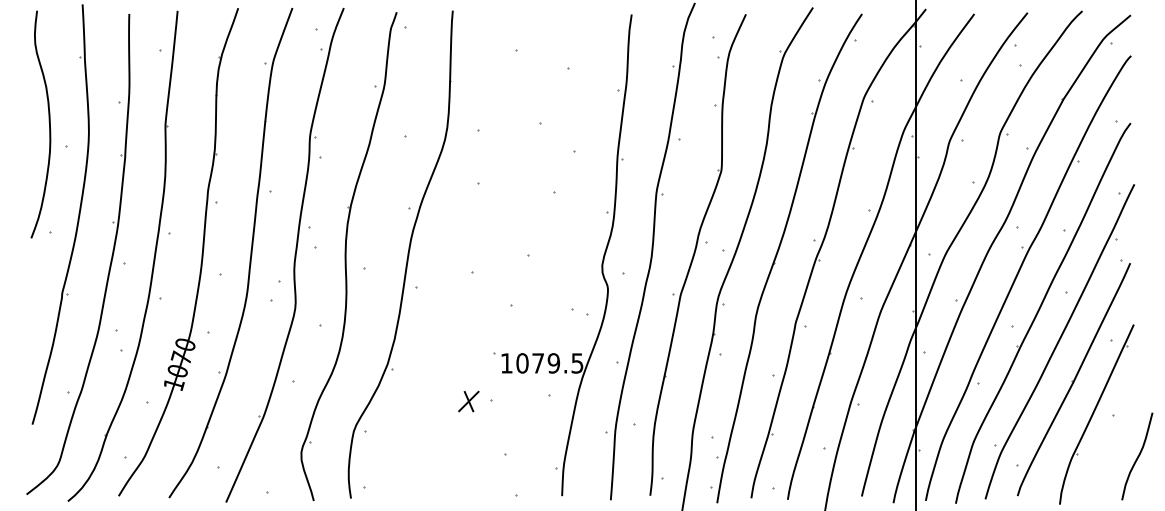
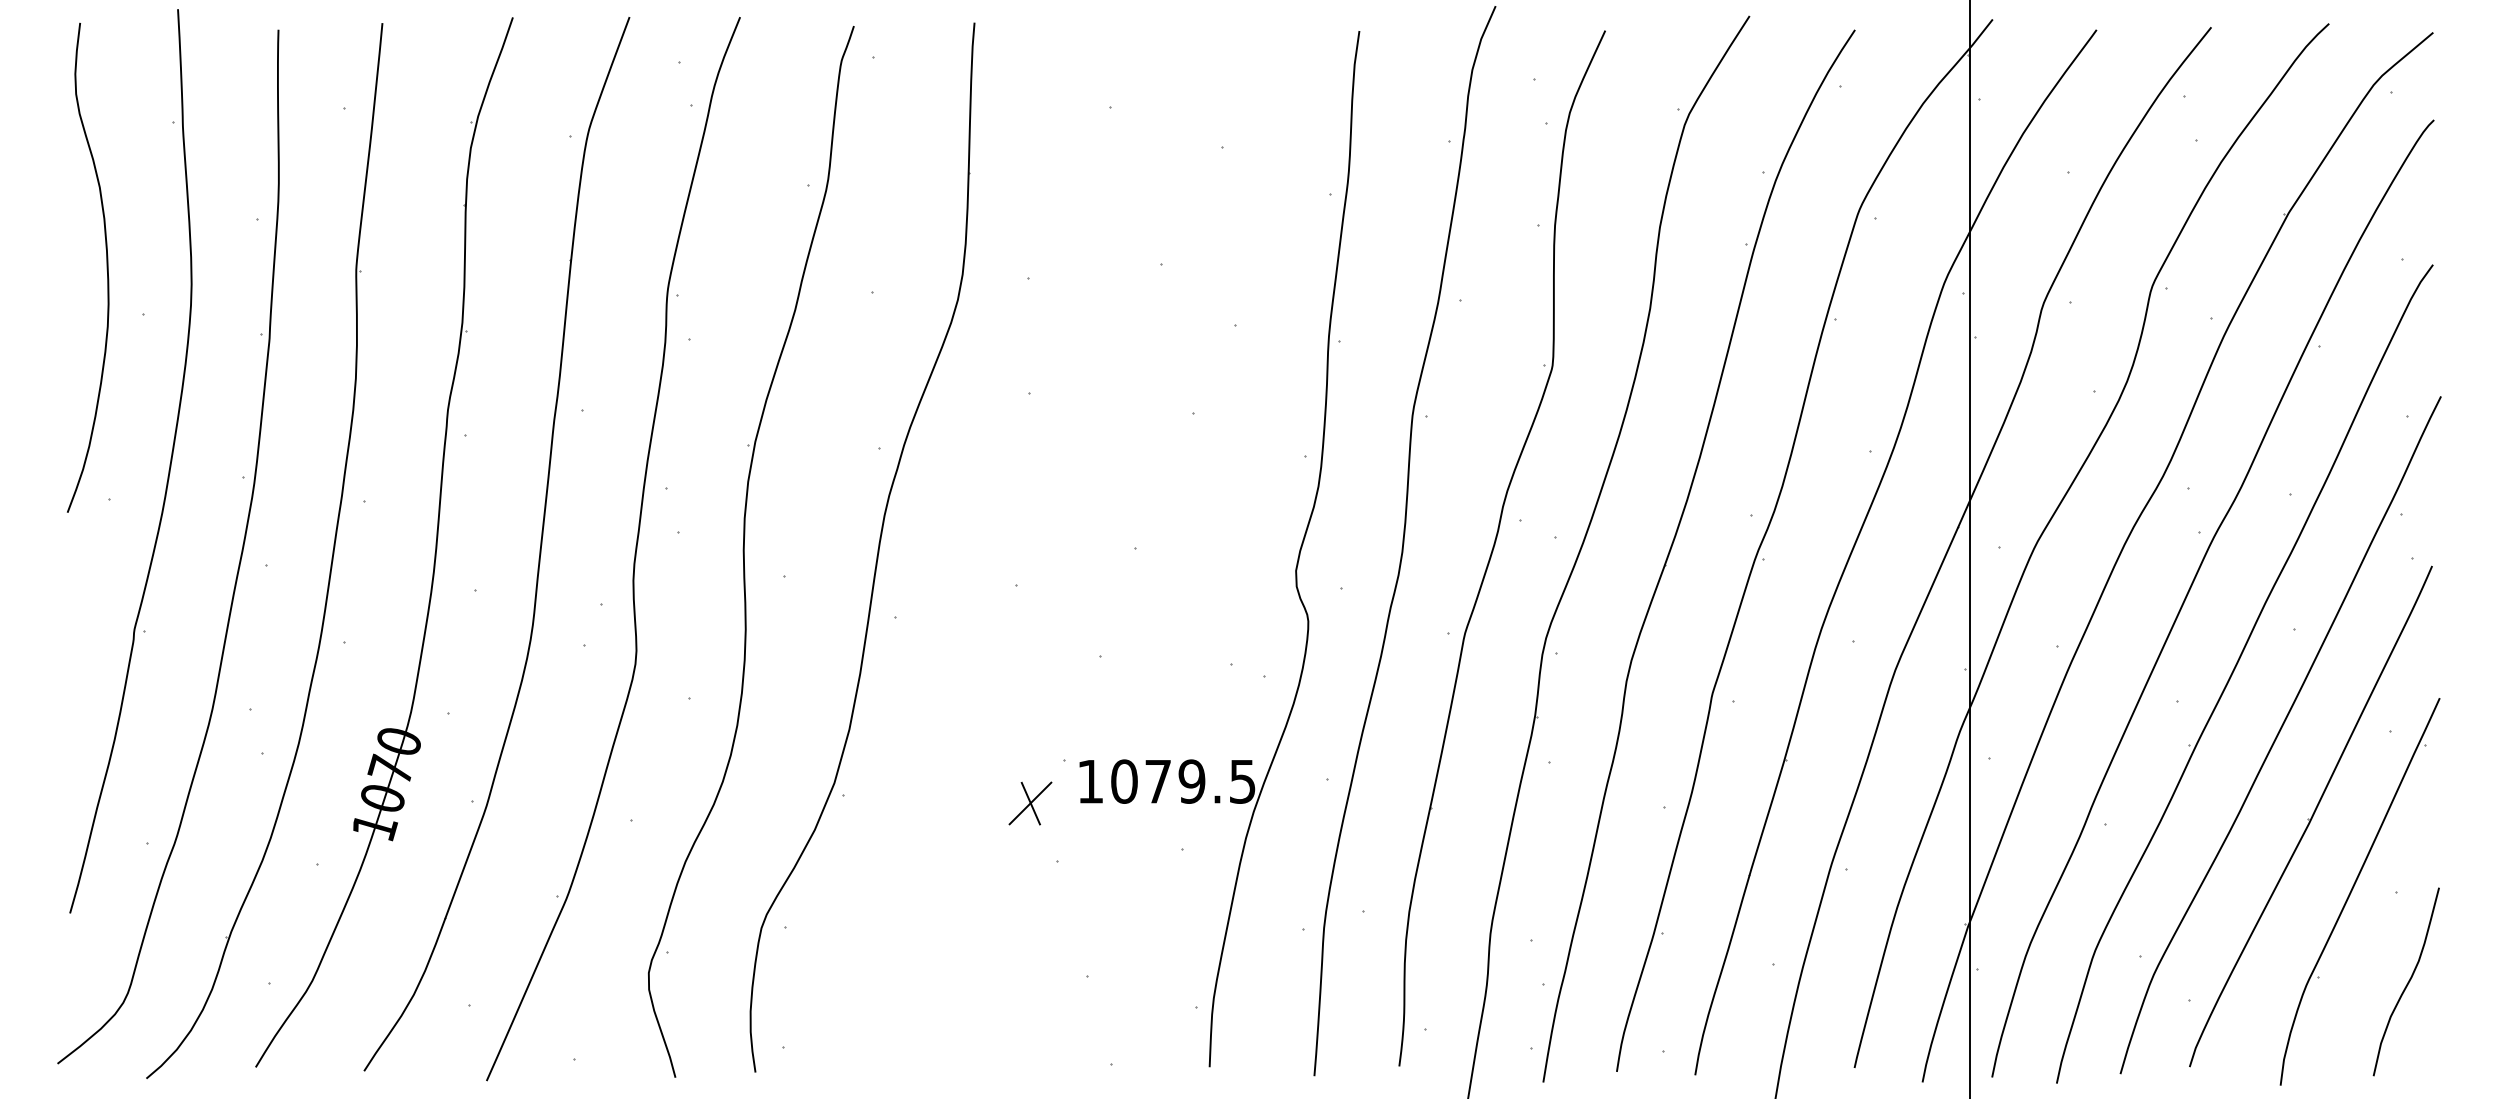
part: (468, 401) -> (1029, 803), moved
curve: (1137, 456) -> (2406, 981), moved

